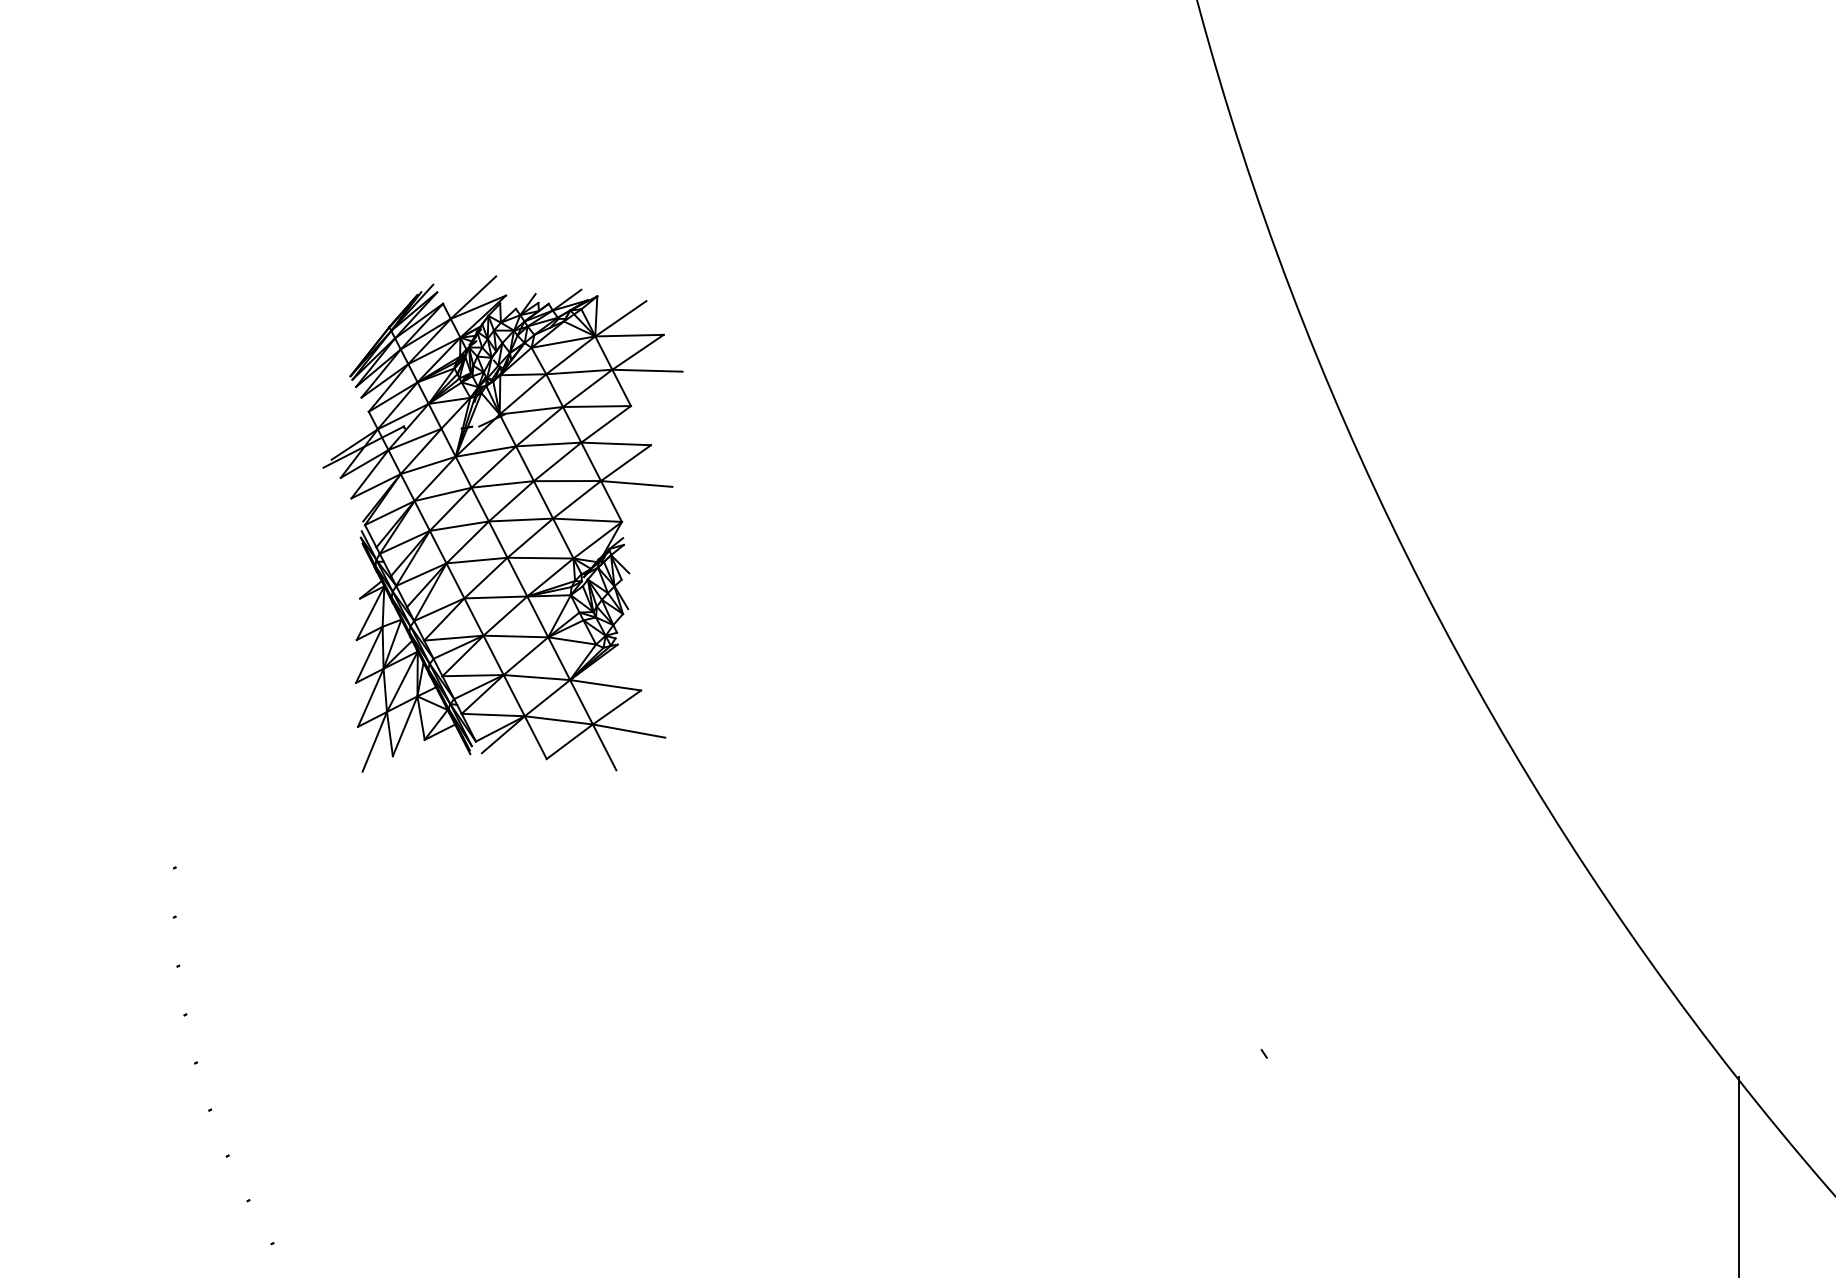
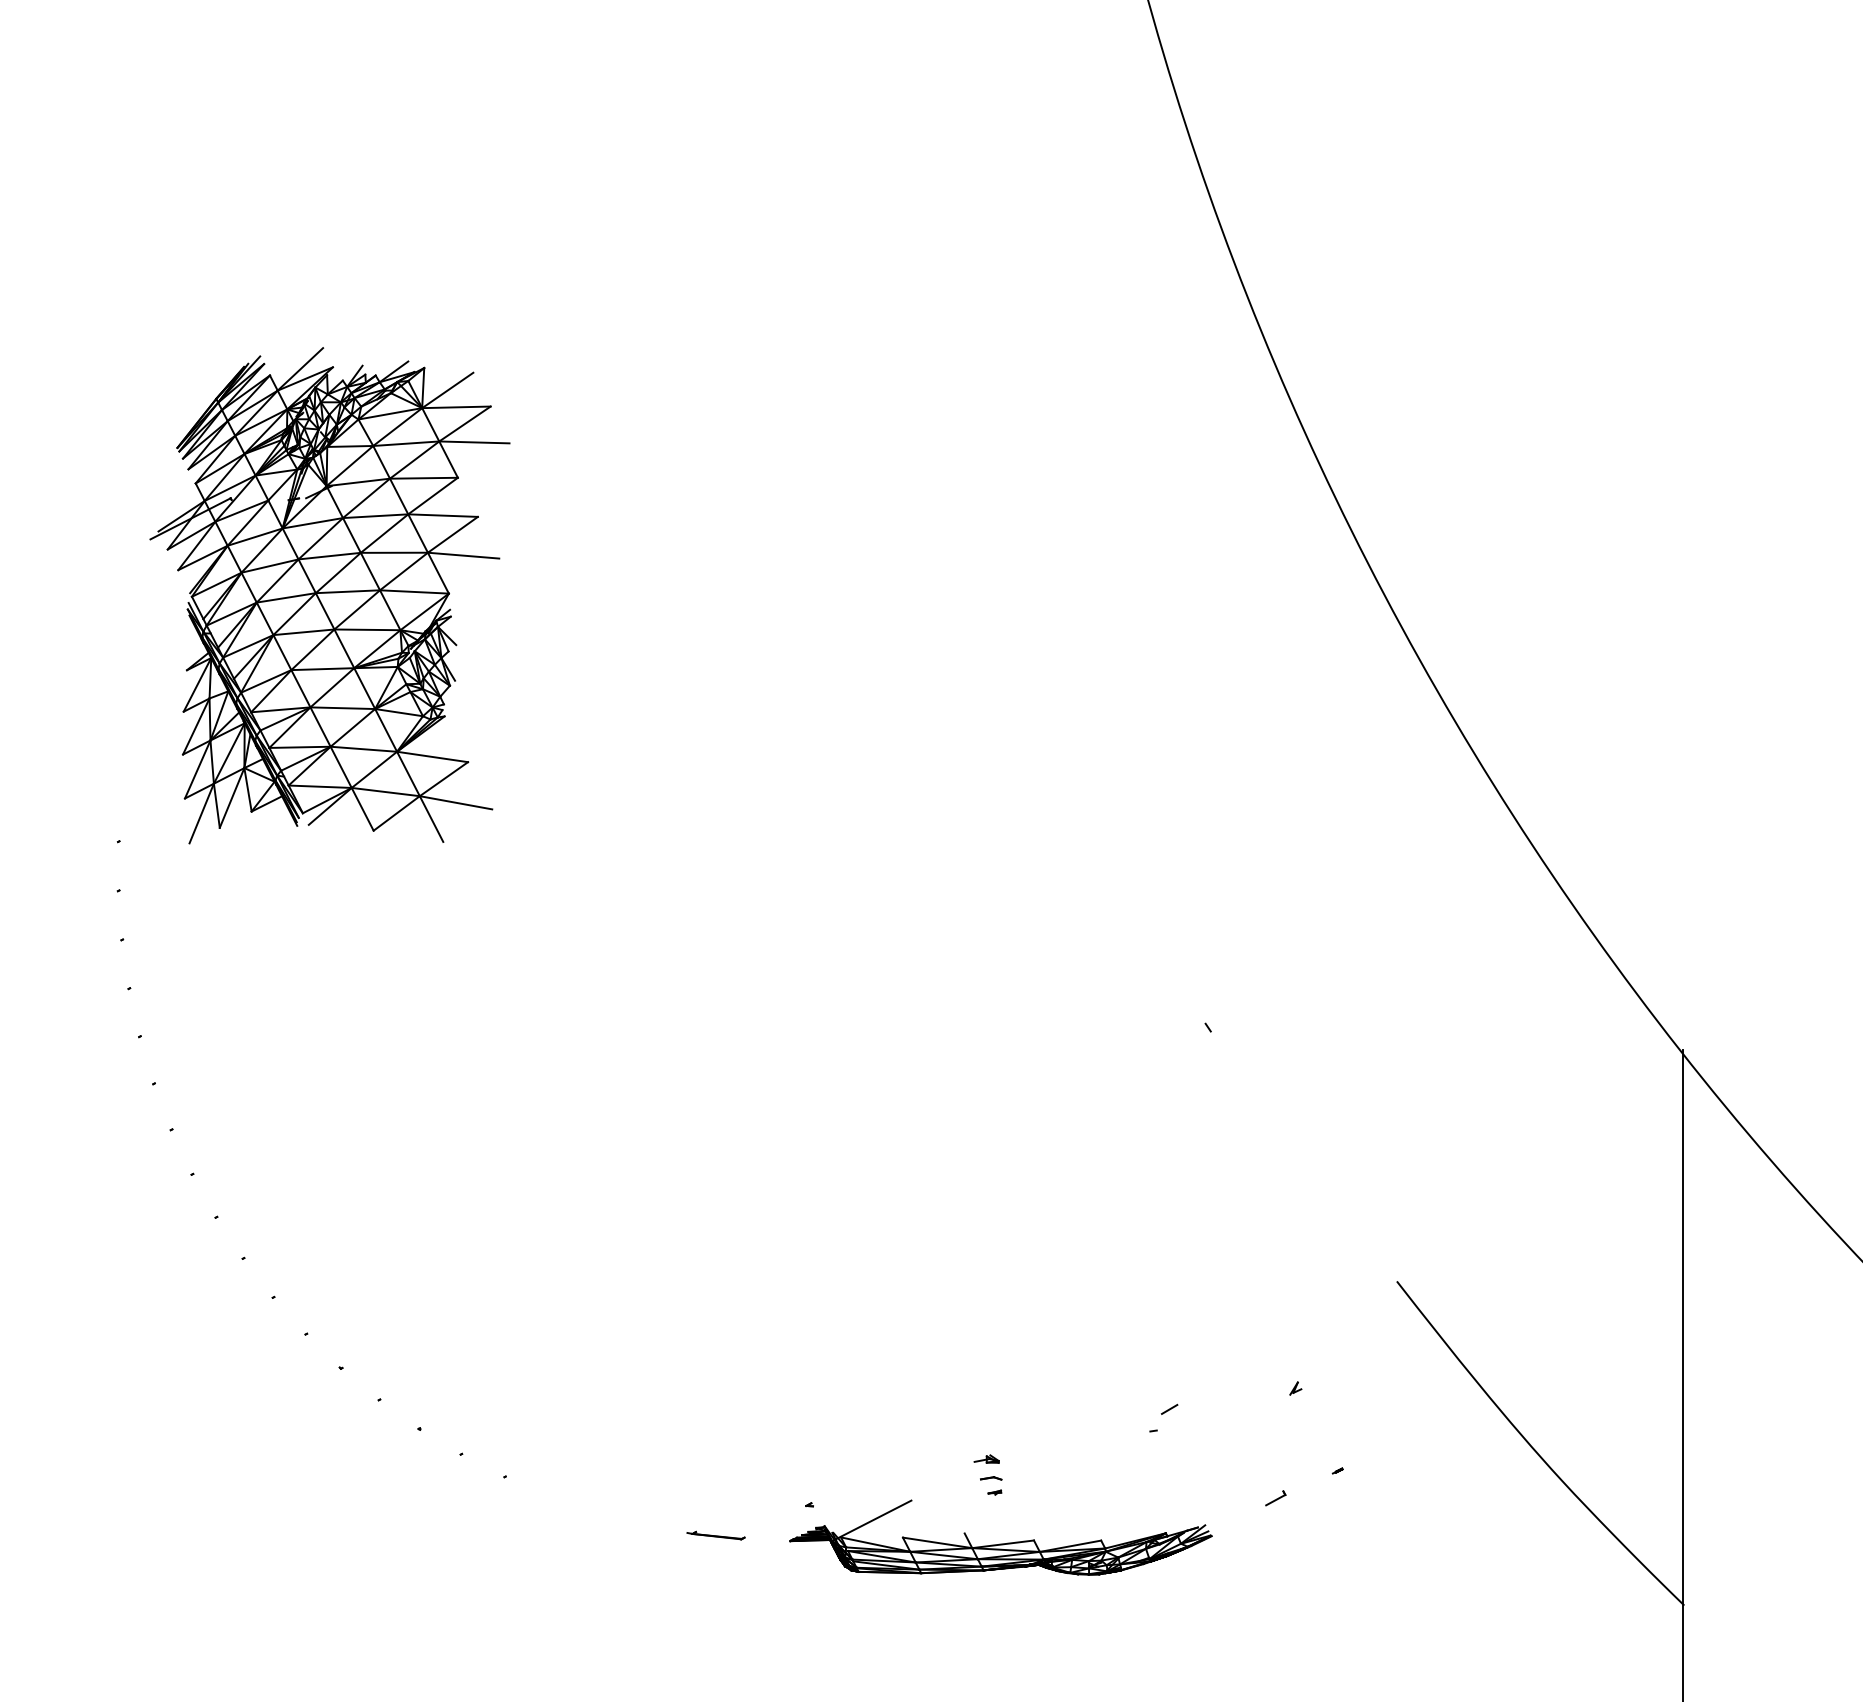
part: (502, 523) -> (329, 595), moved

